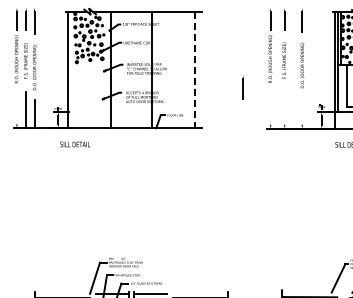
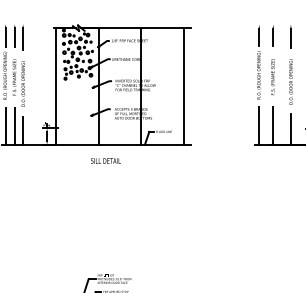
line: (195, 70) -> (184, 87), dashed -> solid
line: (242, 87) -> (231, 104), removed
line: (16, 109) -> (5, 126), added
line: (270, 109) -> (259, 126), added
line: (284, 109) -> (273, 126), added
line: (302, 112) -> (291, 129), added
text: (74, 144) -> (105, 161), moved

